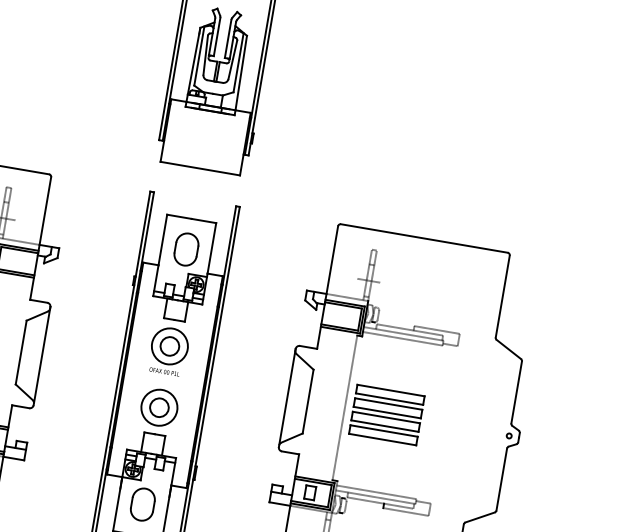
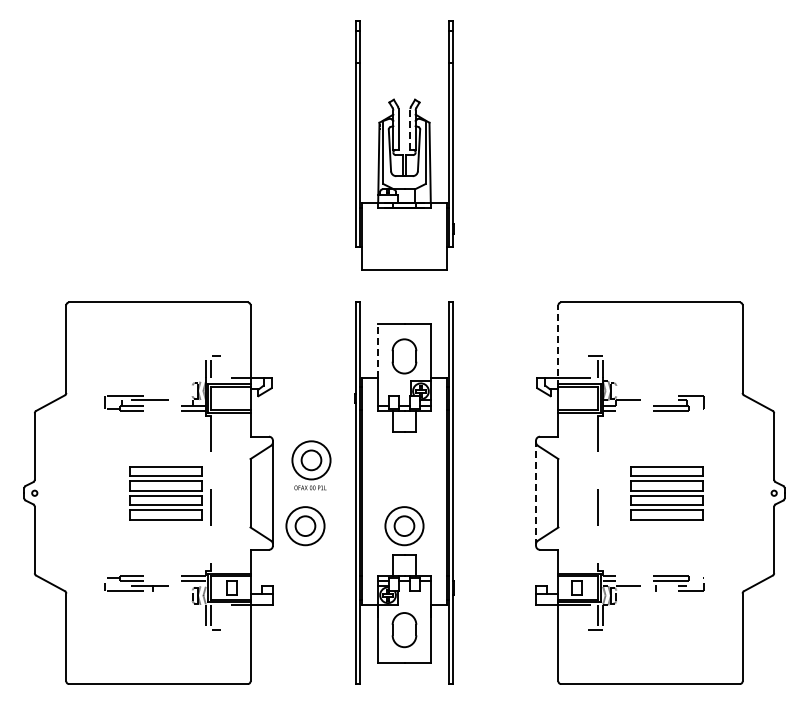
line: (228, 38) -> (410, 128), solid -> dashed
line: (163, 239) -> (378, 350), solid -> dashed
line: (331, 263) -> (558, 345), solid -> dashed
part: (169, 351) -> (311, 465), moved
part: (67, 392) -> (305, 526), added
line: (287, 398) -> (536, 493), solid -> dashed
part: (386, 415) -> (666, 493), moved

